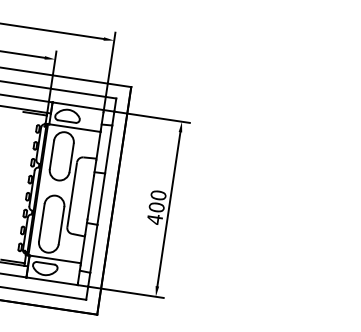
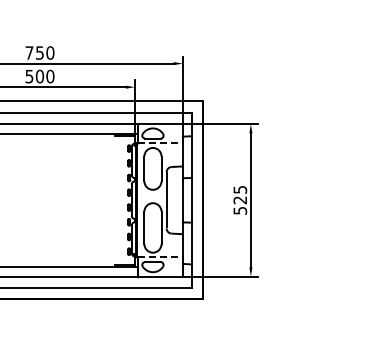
line: (75, 128) -> (161, 143), solid -> dashed
text: (156, 207) -> (240, 200), 400 -> 525
line: (56, 259) -> (161, 257), solid -> dashed

